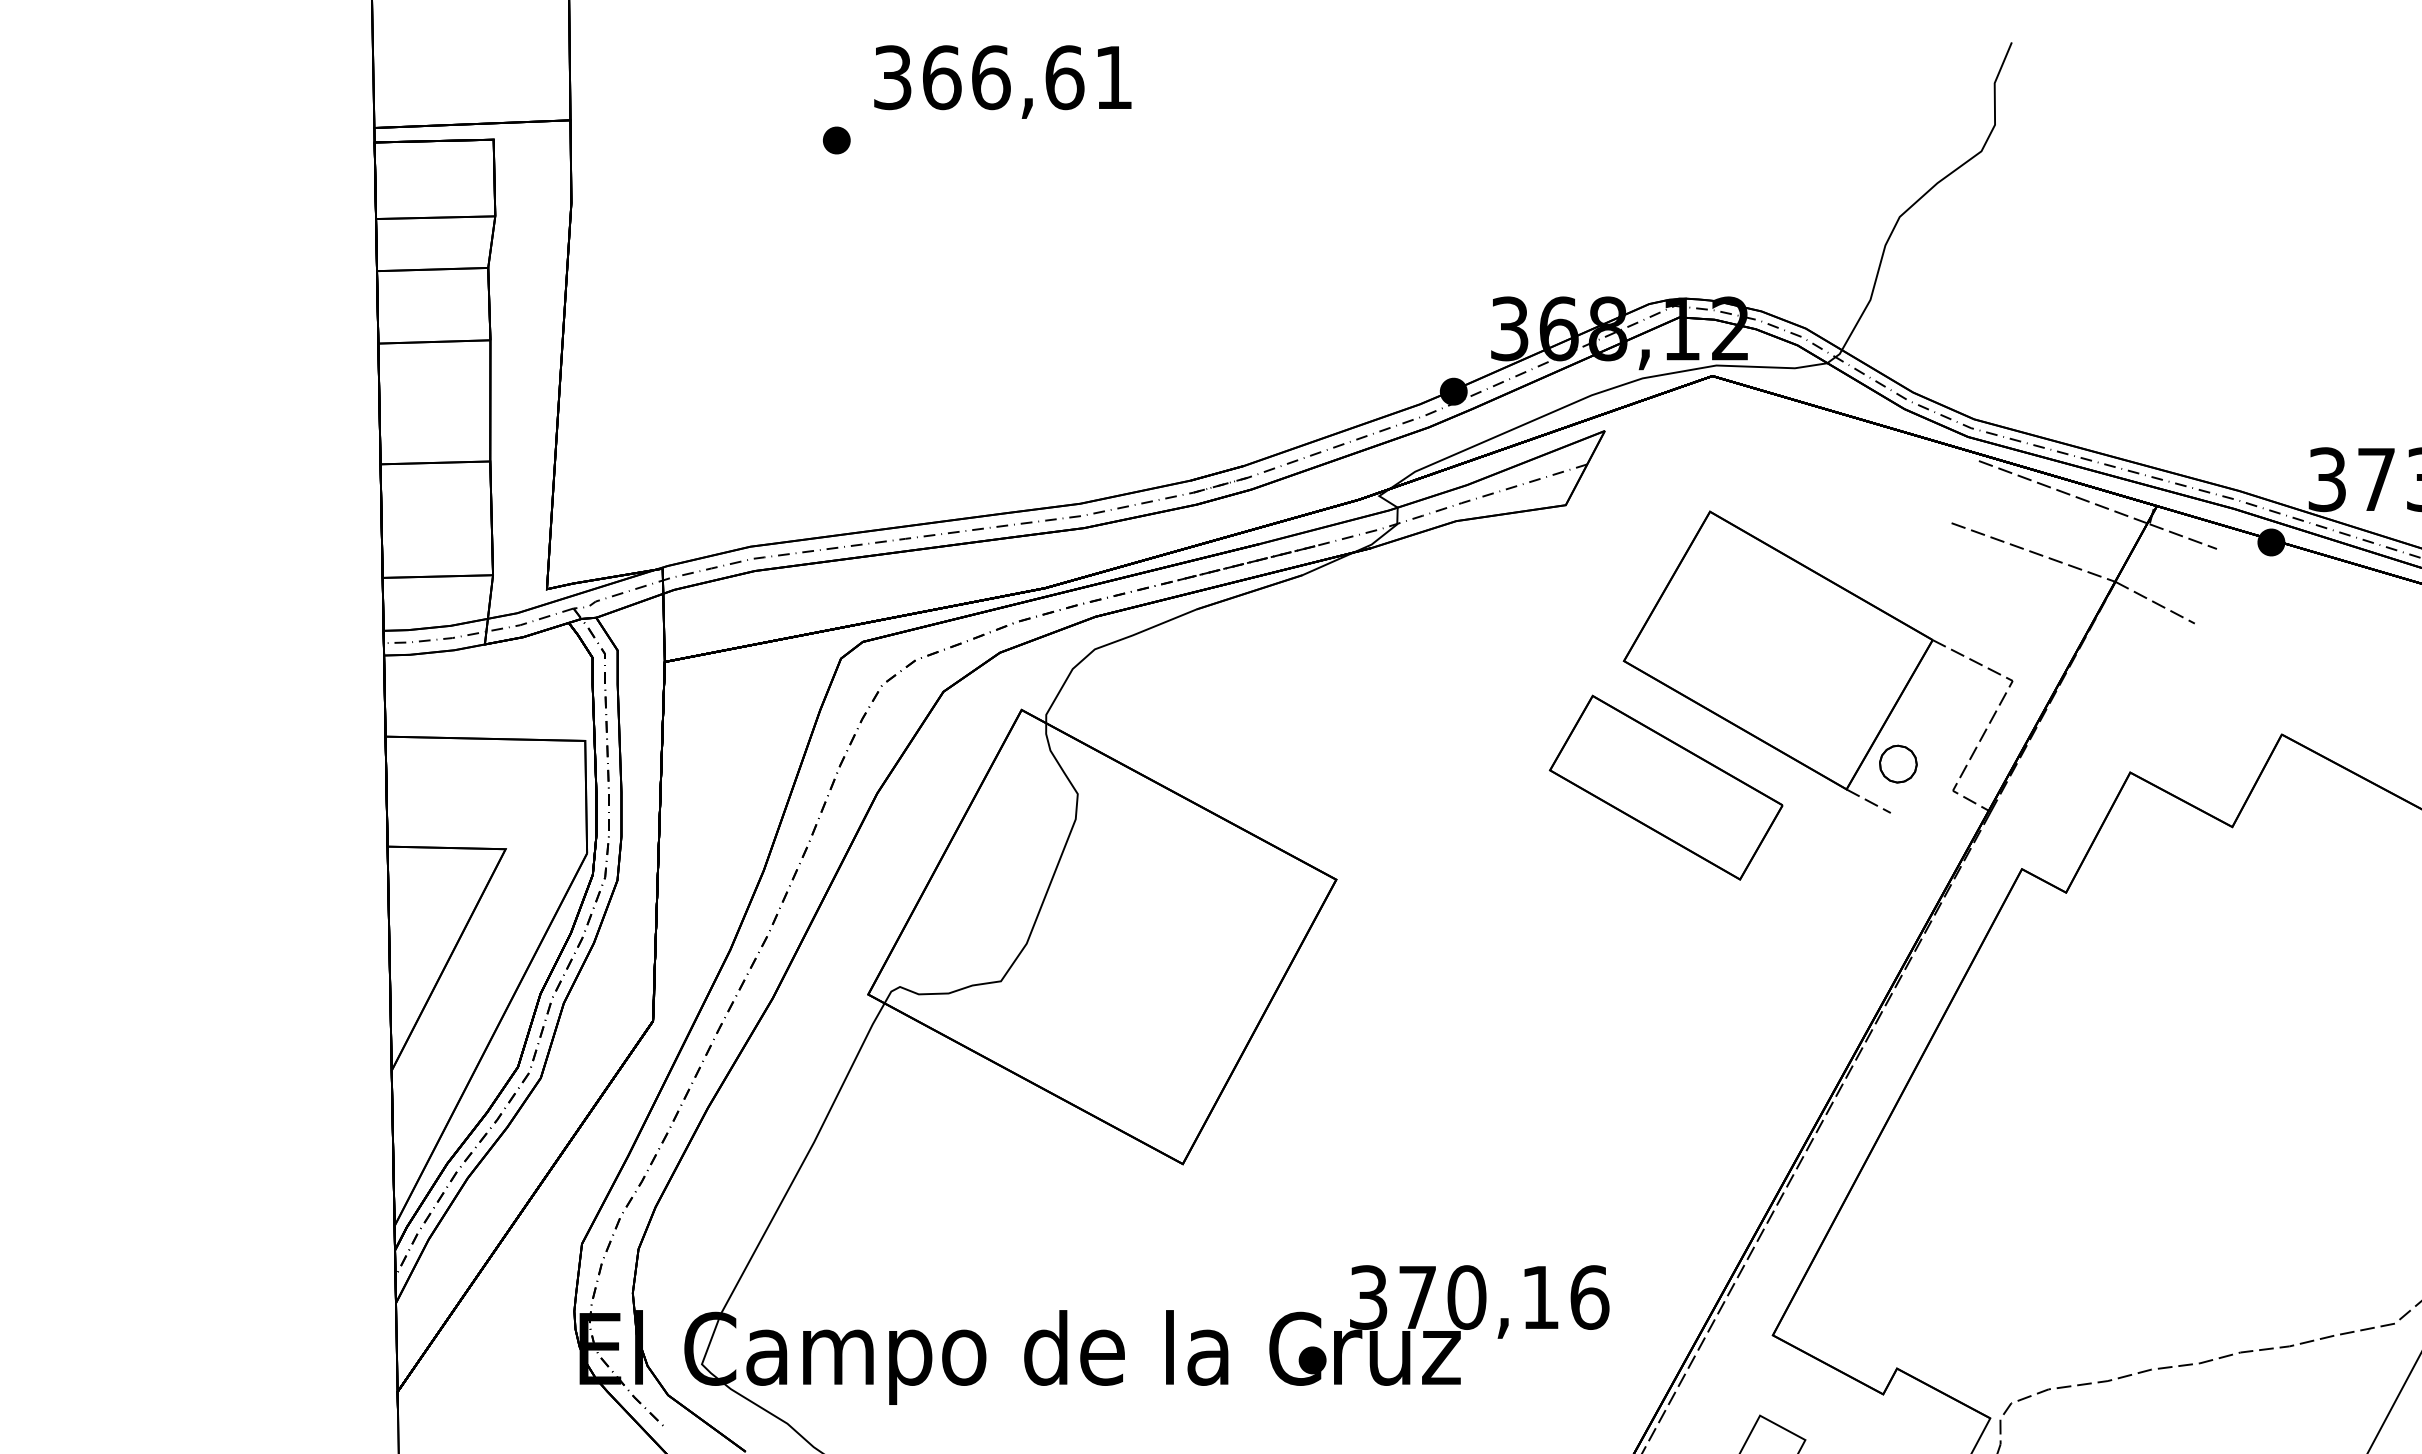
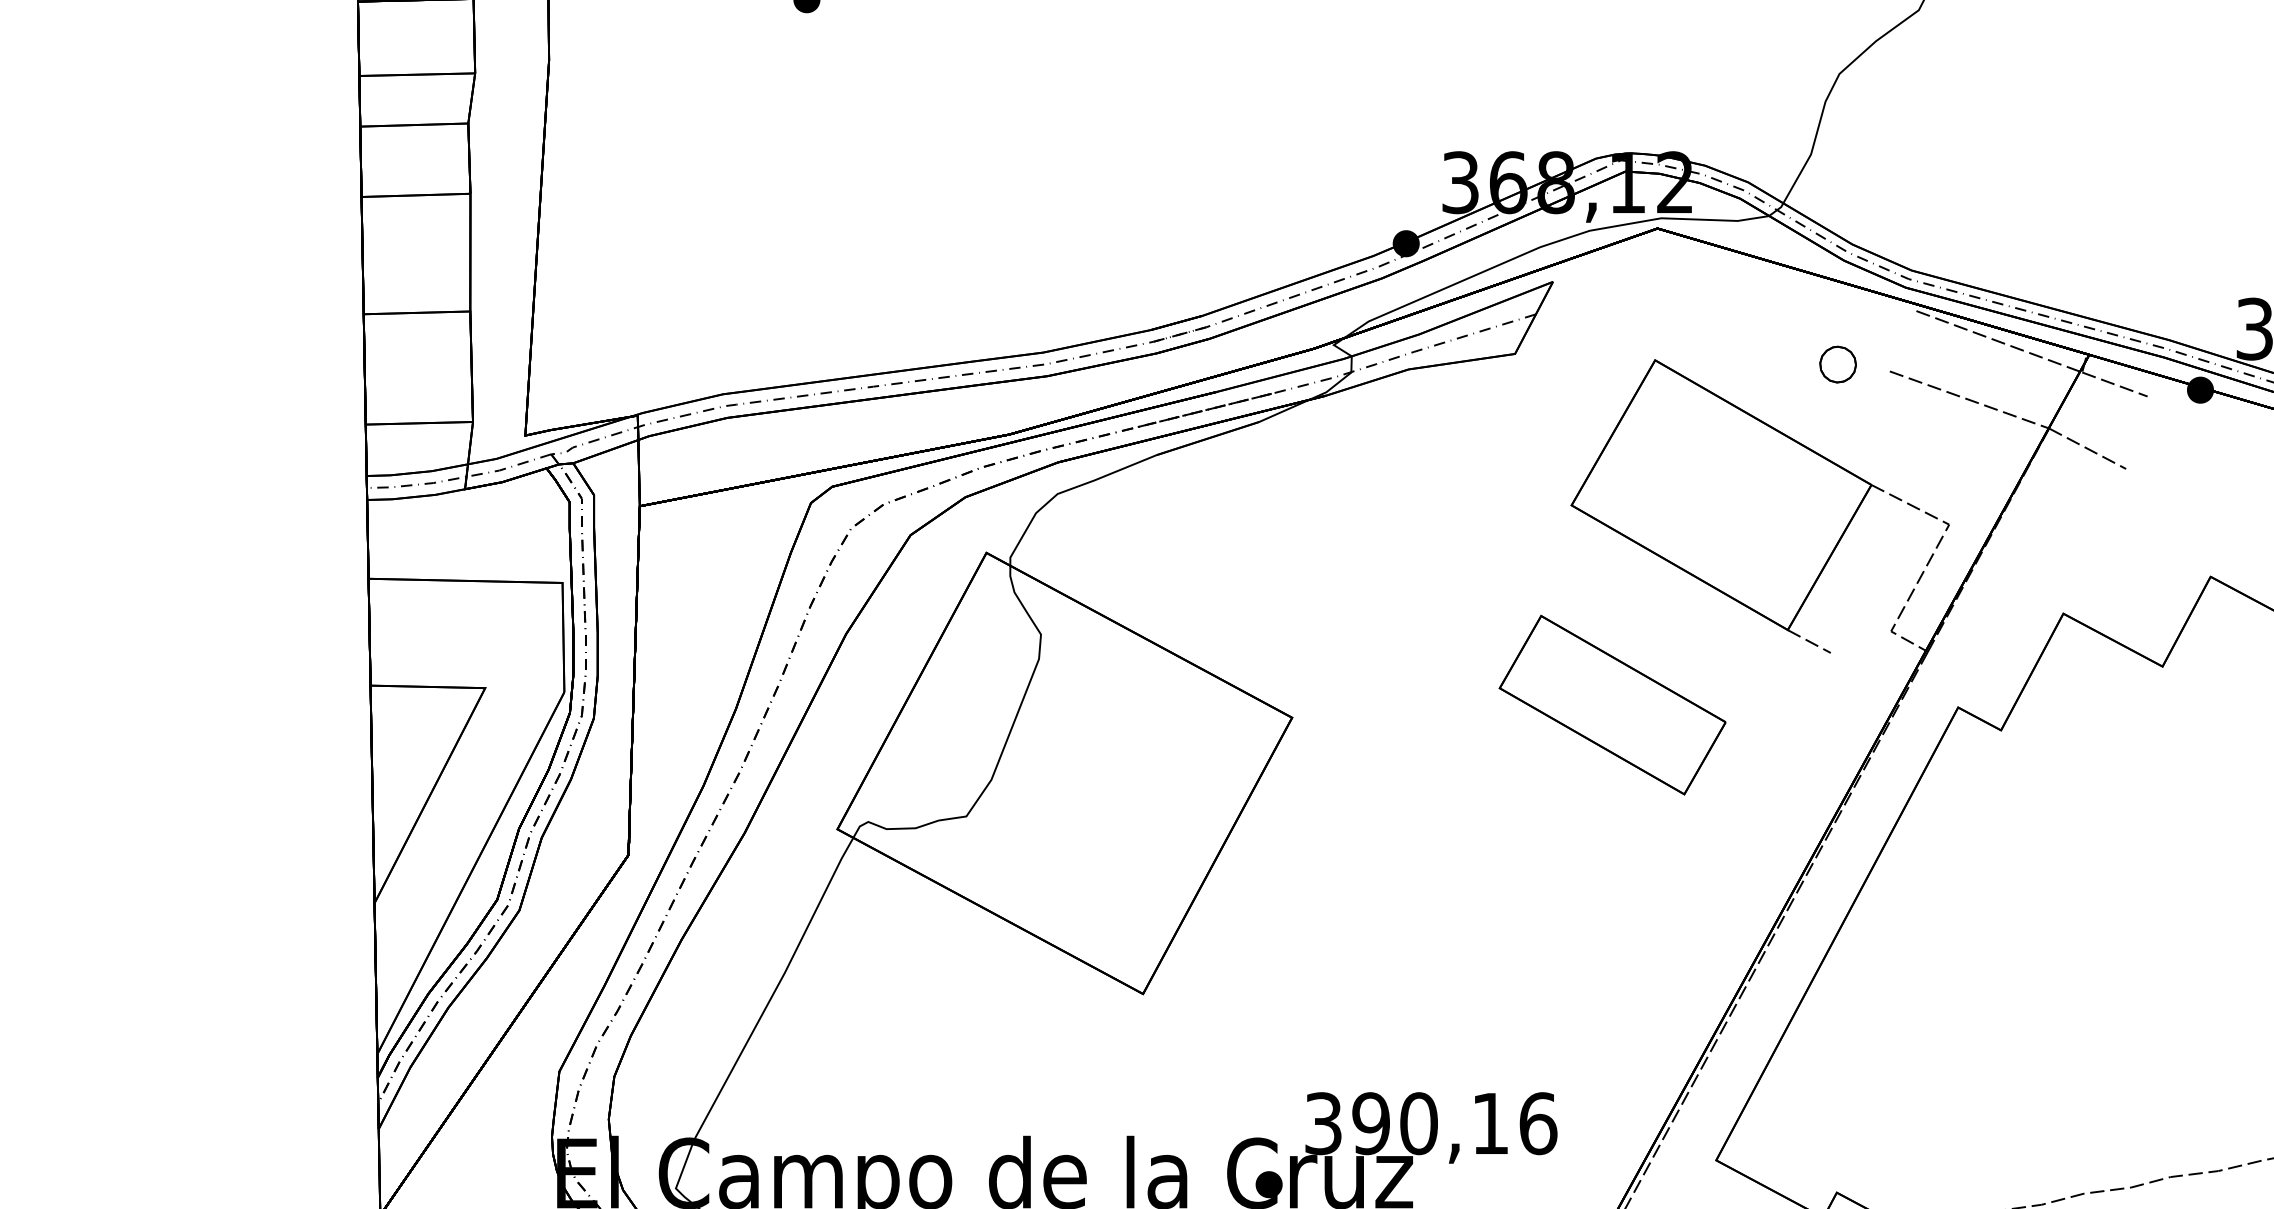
part: (1898, 763) -> (1838, 363), moved
part: (1666, 787) -> (1612, 704), moved
text: (1417, 1297) -> (1371, 1123), 370,16 -> 390,16

